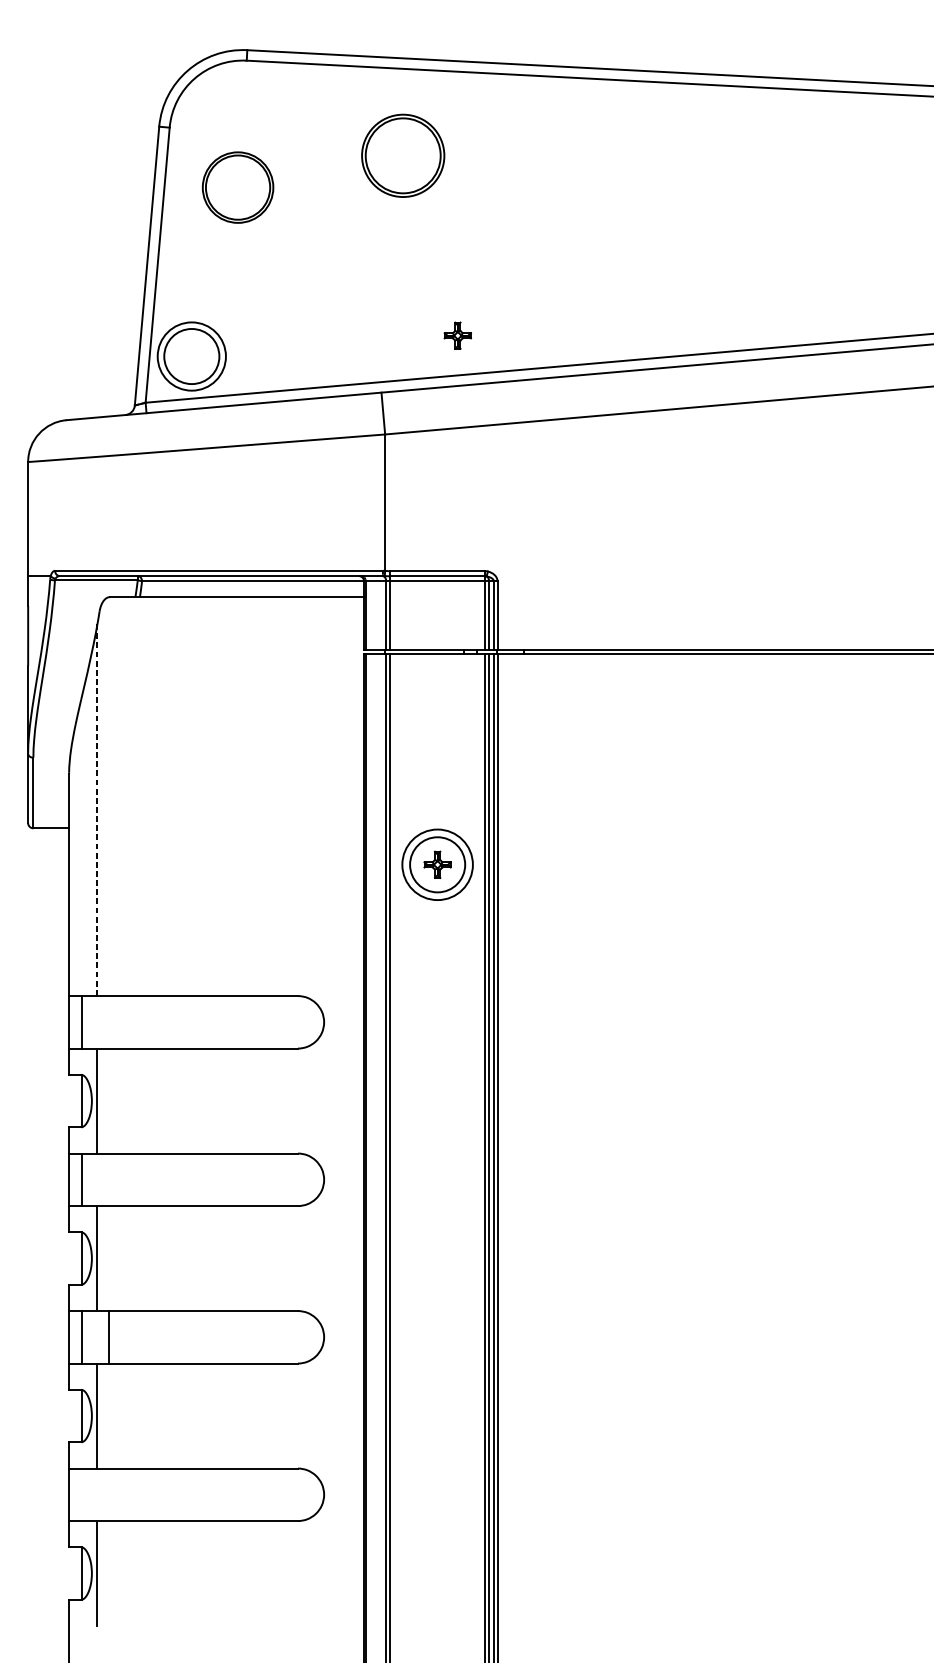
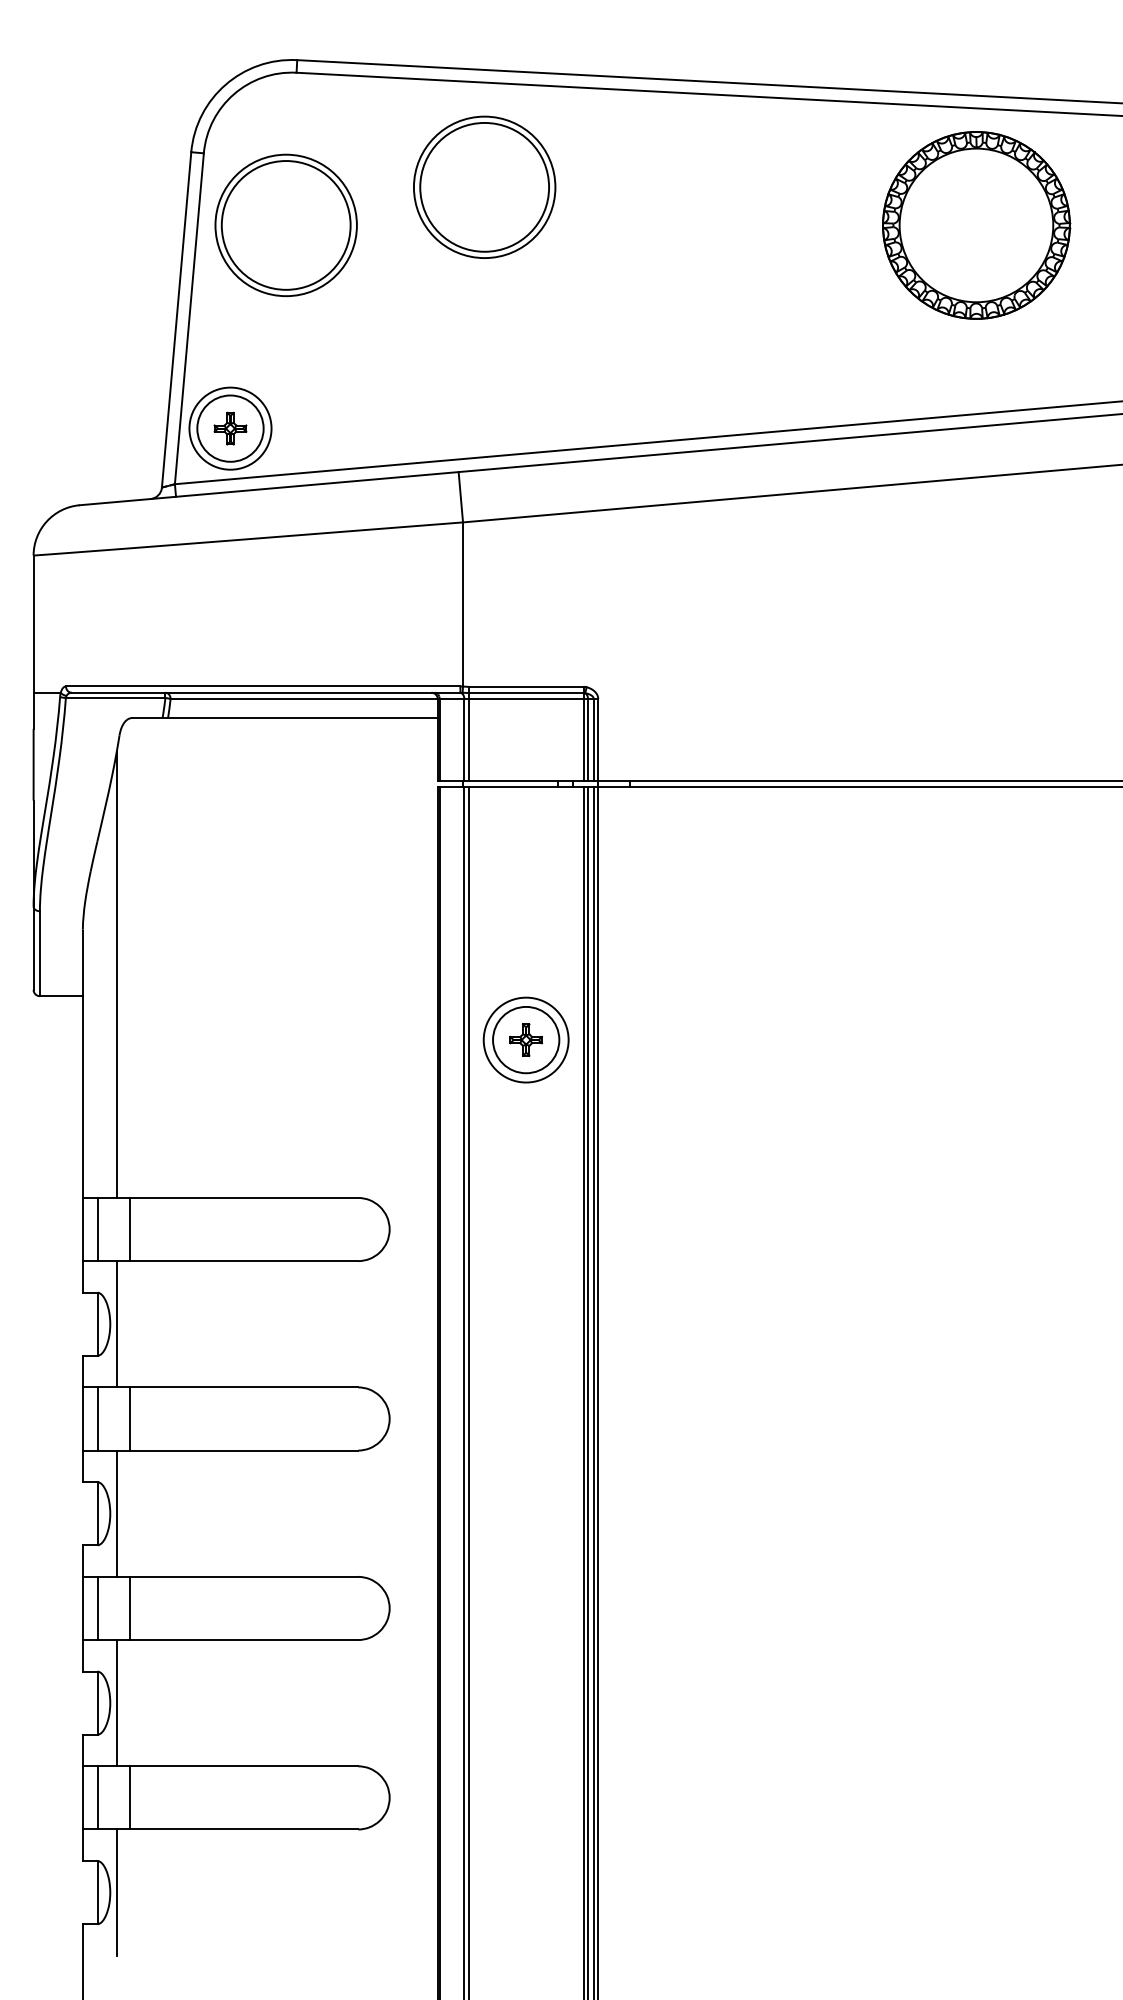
part: (402, 155) -> (484, 186), size x1.43
part: (237, 187) -> (285, 225), size x1.67
part: (811, 187) -> (976, 225), added
part: (457, 335) -> (230, 428), moved
line: (97, 810) -> (116, 974), dashed -> solid
line: (108, 1022) -> (130, 1229), added
line: (108, 1179) -> (130, 1418), added
line: (82, 1494) -> (98, 1797), added
line: (108, 1494) -> (130, 1797), added

